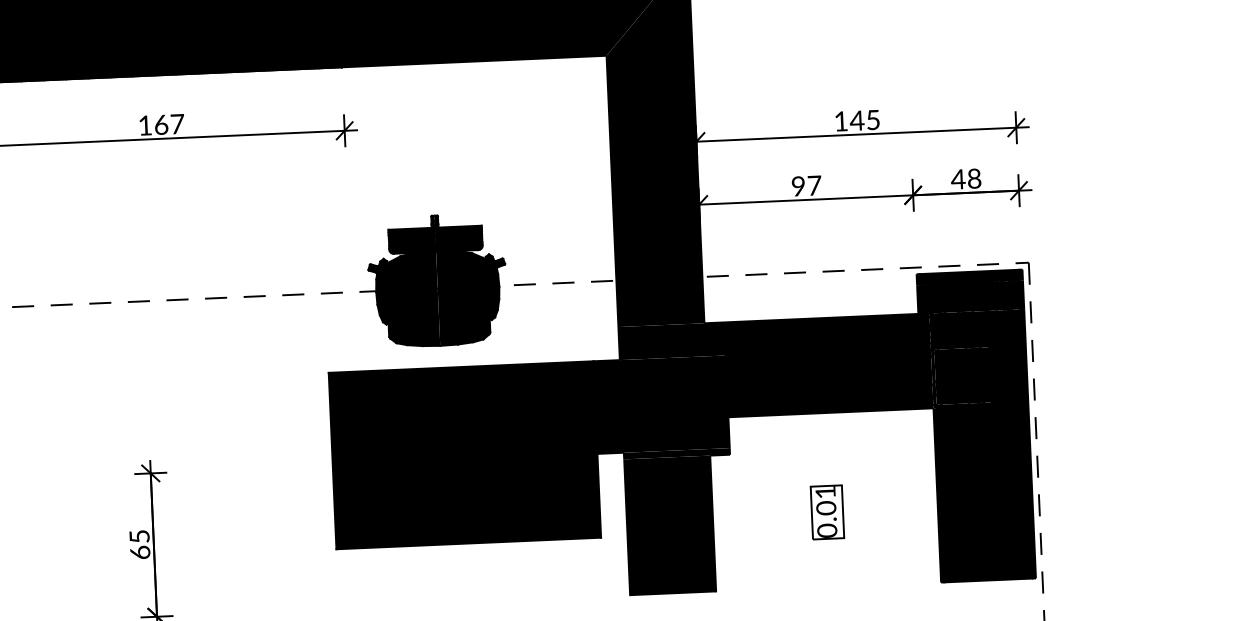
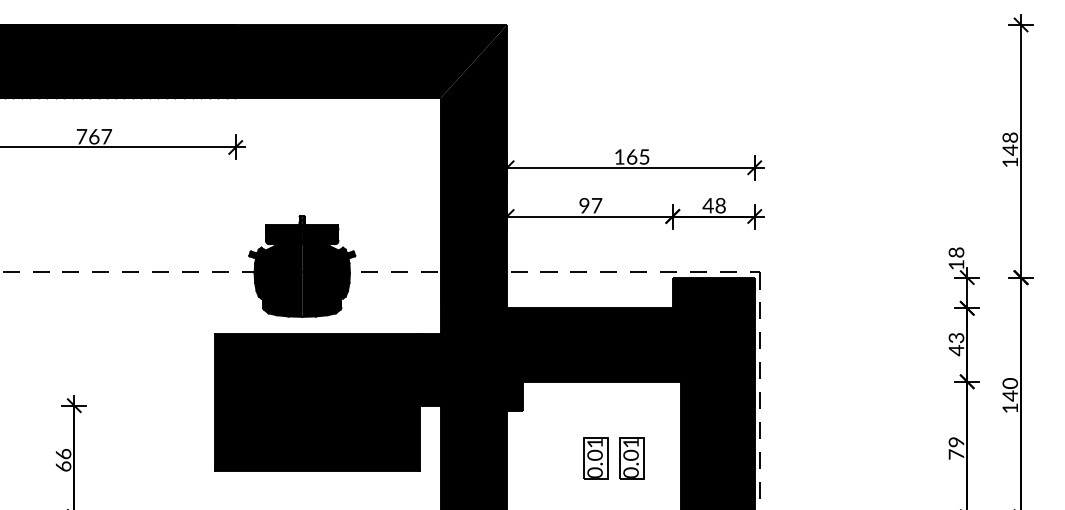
text: (856, 120) -> (631, 156), 145 -> 165
text: (144, 125) -> (81, 136), 167 -> 767
part: (873, 510) -> (631, 458), added
text: (139, 535) -> (63, 453), 65 -> 66

